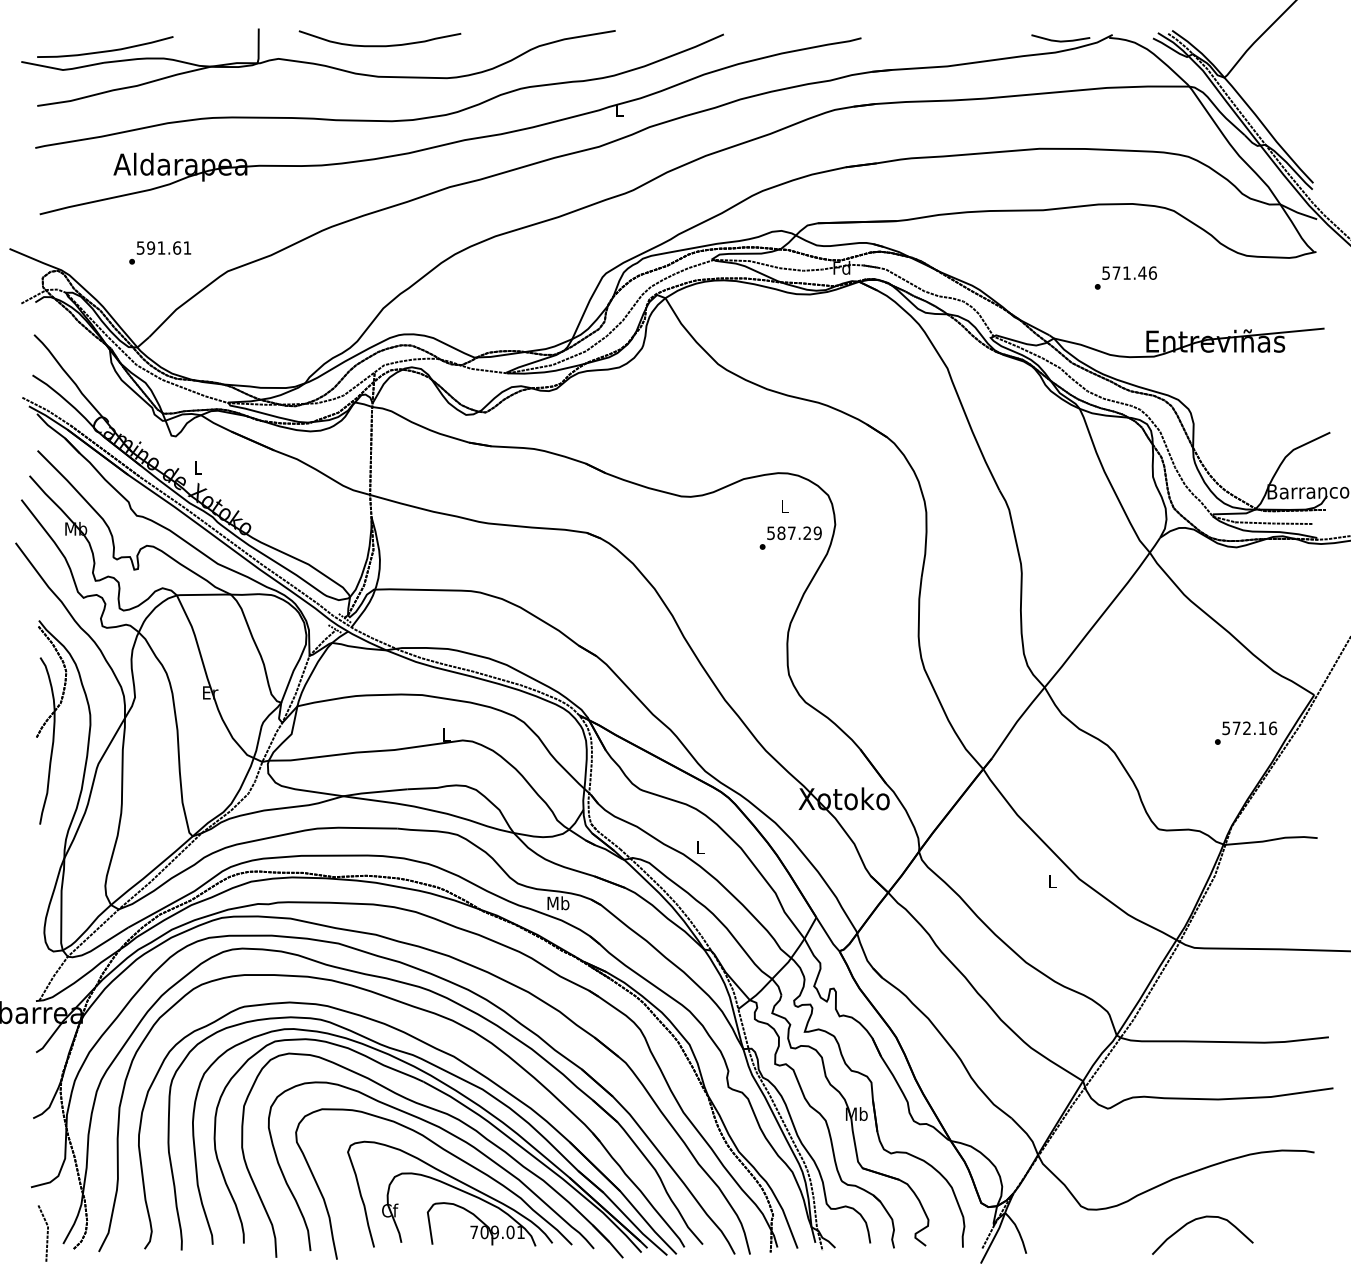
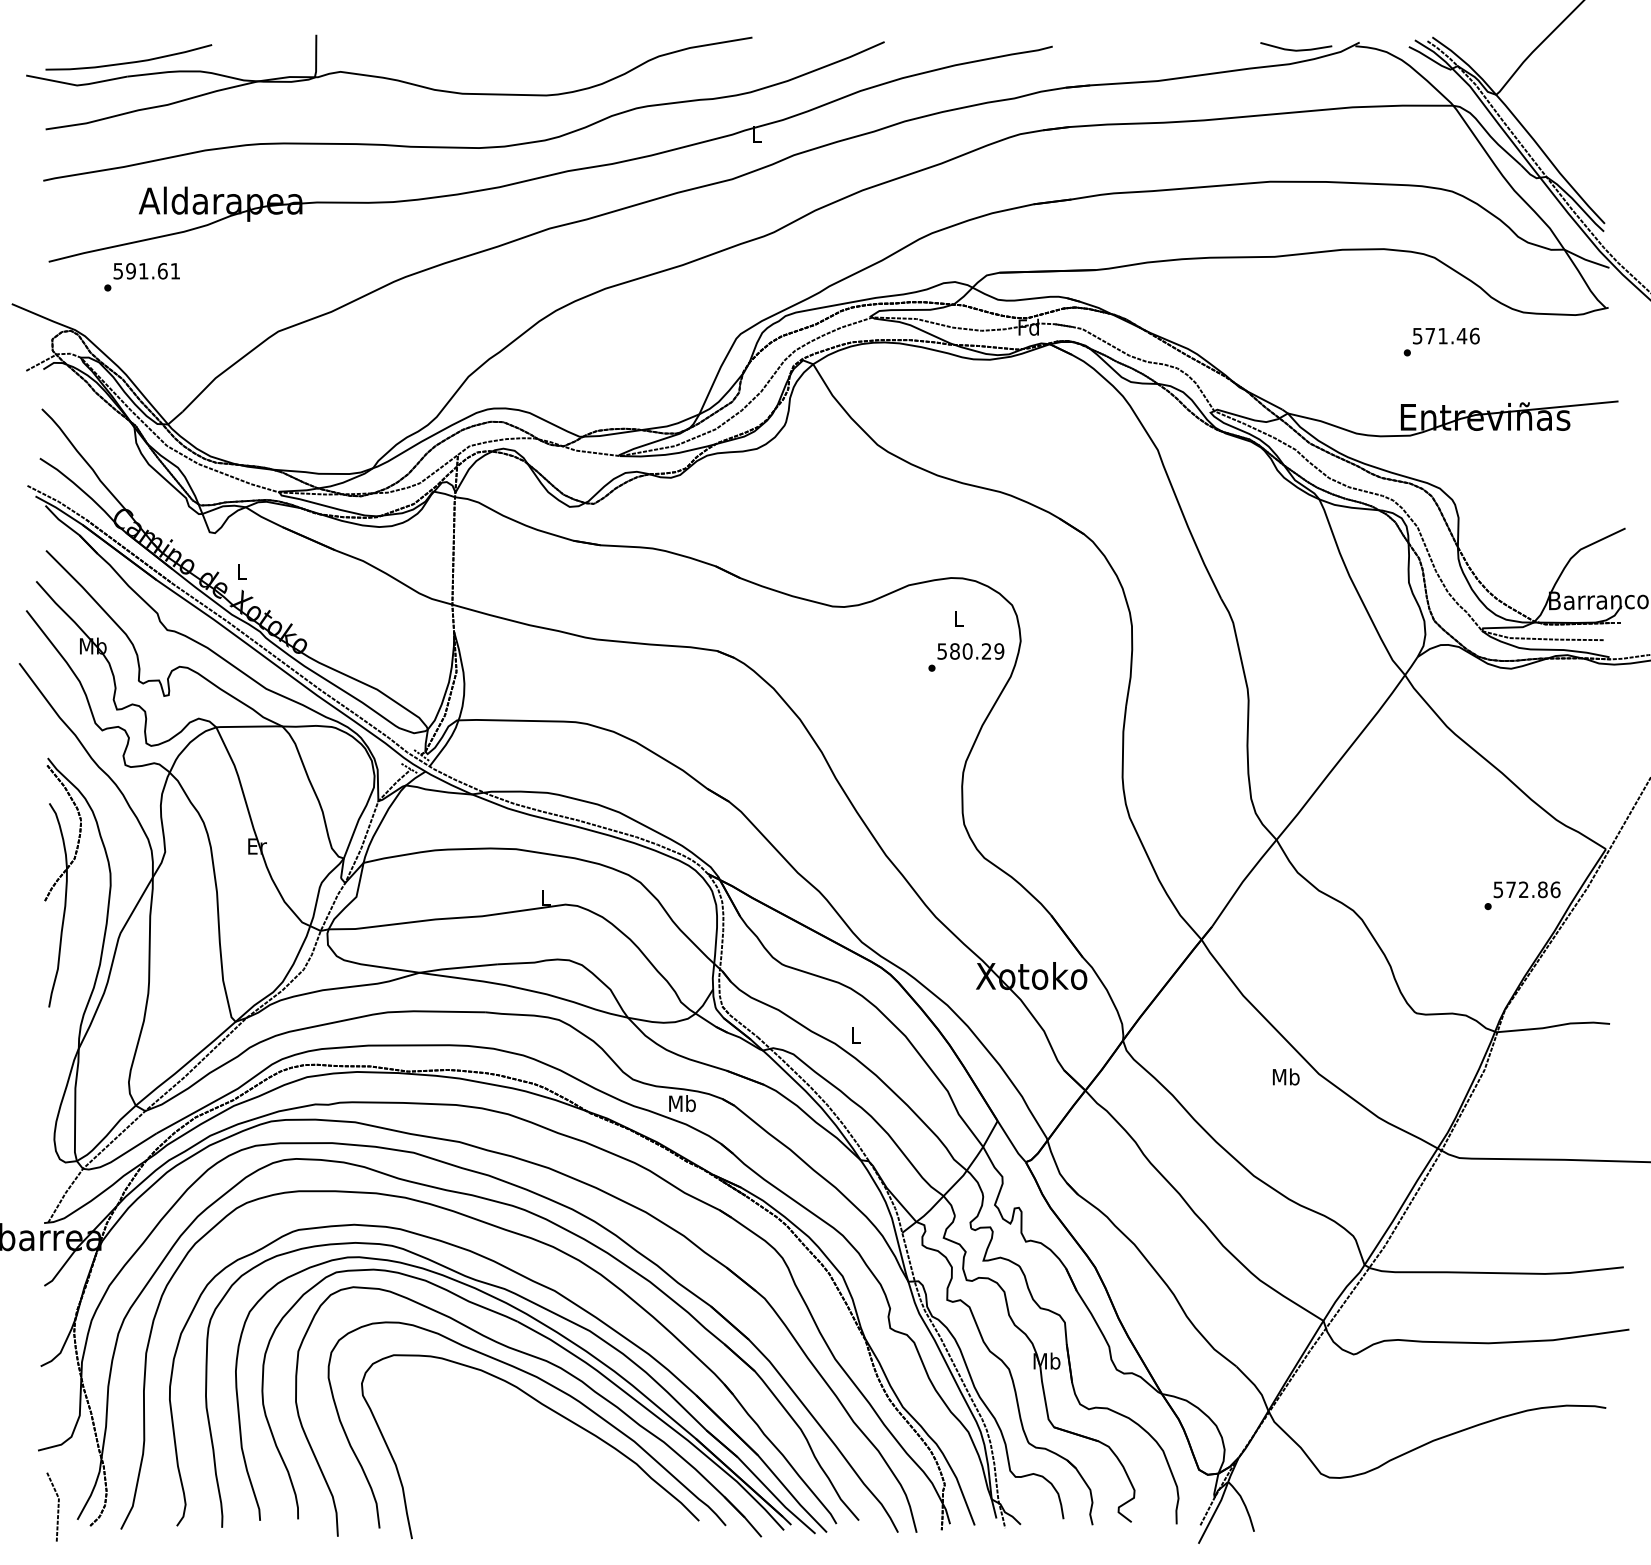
curve: (379, 45) -> (463, 55), removed
text: (160, 252) -> (142, 276), moved
text: (1125, 277) -> (1441, 341), moved
text: (791, 533) -> (967, 651), 587.29 -> 580.29
text: (1262, 728) -> (1542, 890), 572.16 -> 572.86
text: (1052, 881) -> (1286, 1076), L -> Mb
part: (451, 1187) -> (551, 1450), removed
curve: (1199, 1219) -> (1465, 1489), removed

